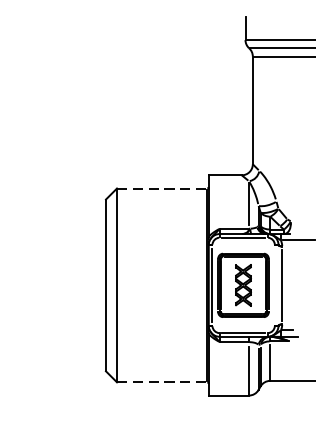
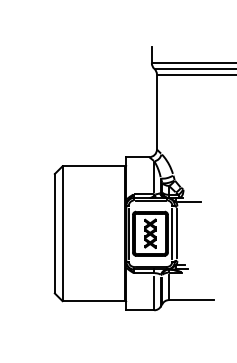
line: (162, 188) -> (94, 166), dashed -> solid
line: (275, 285) -> (172, 233), added
line: (162, 382) -> (94, 301), dashed -> solid

